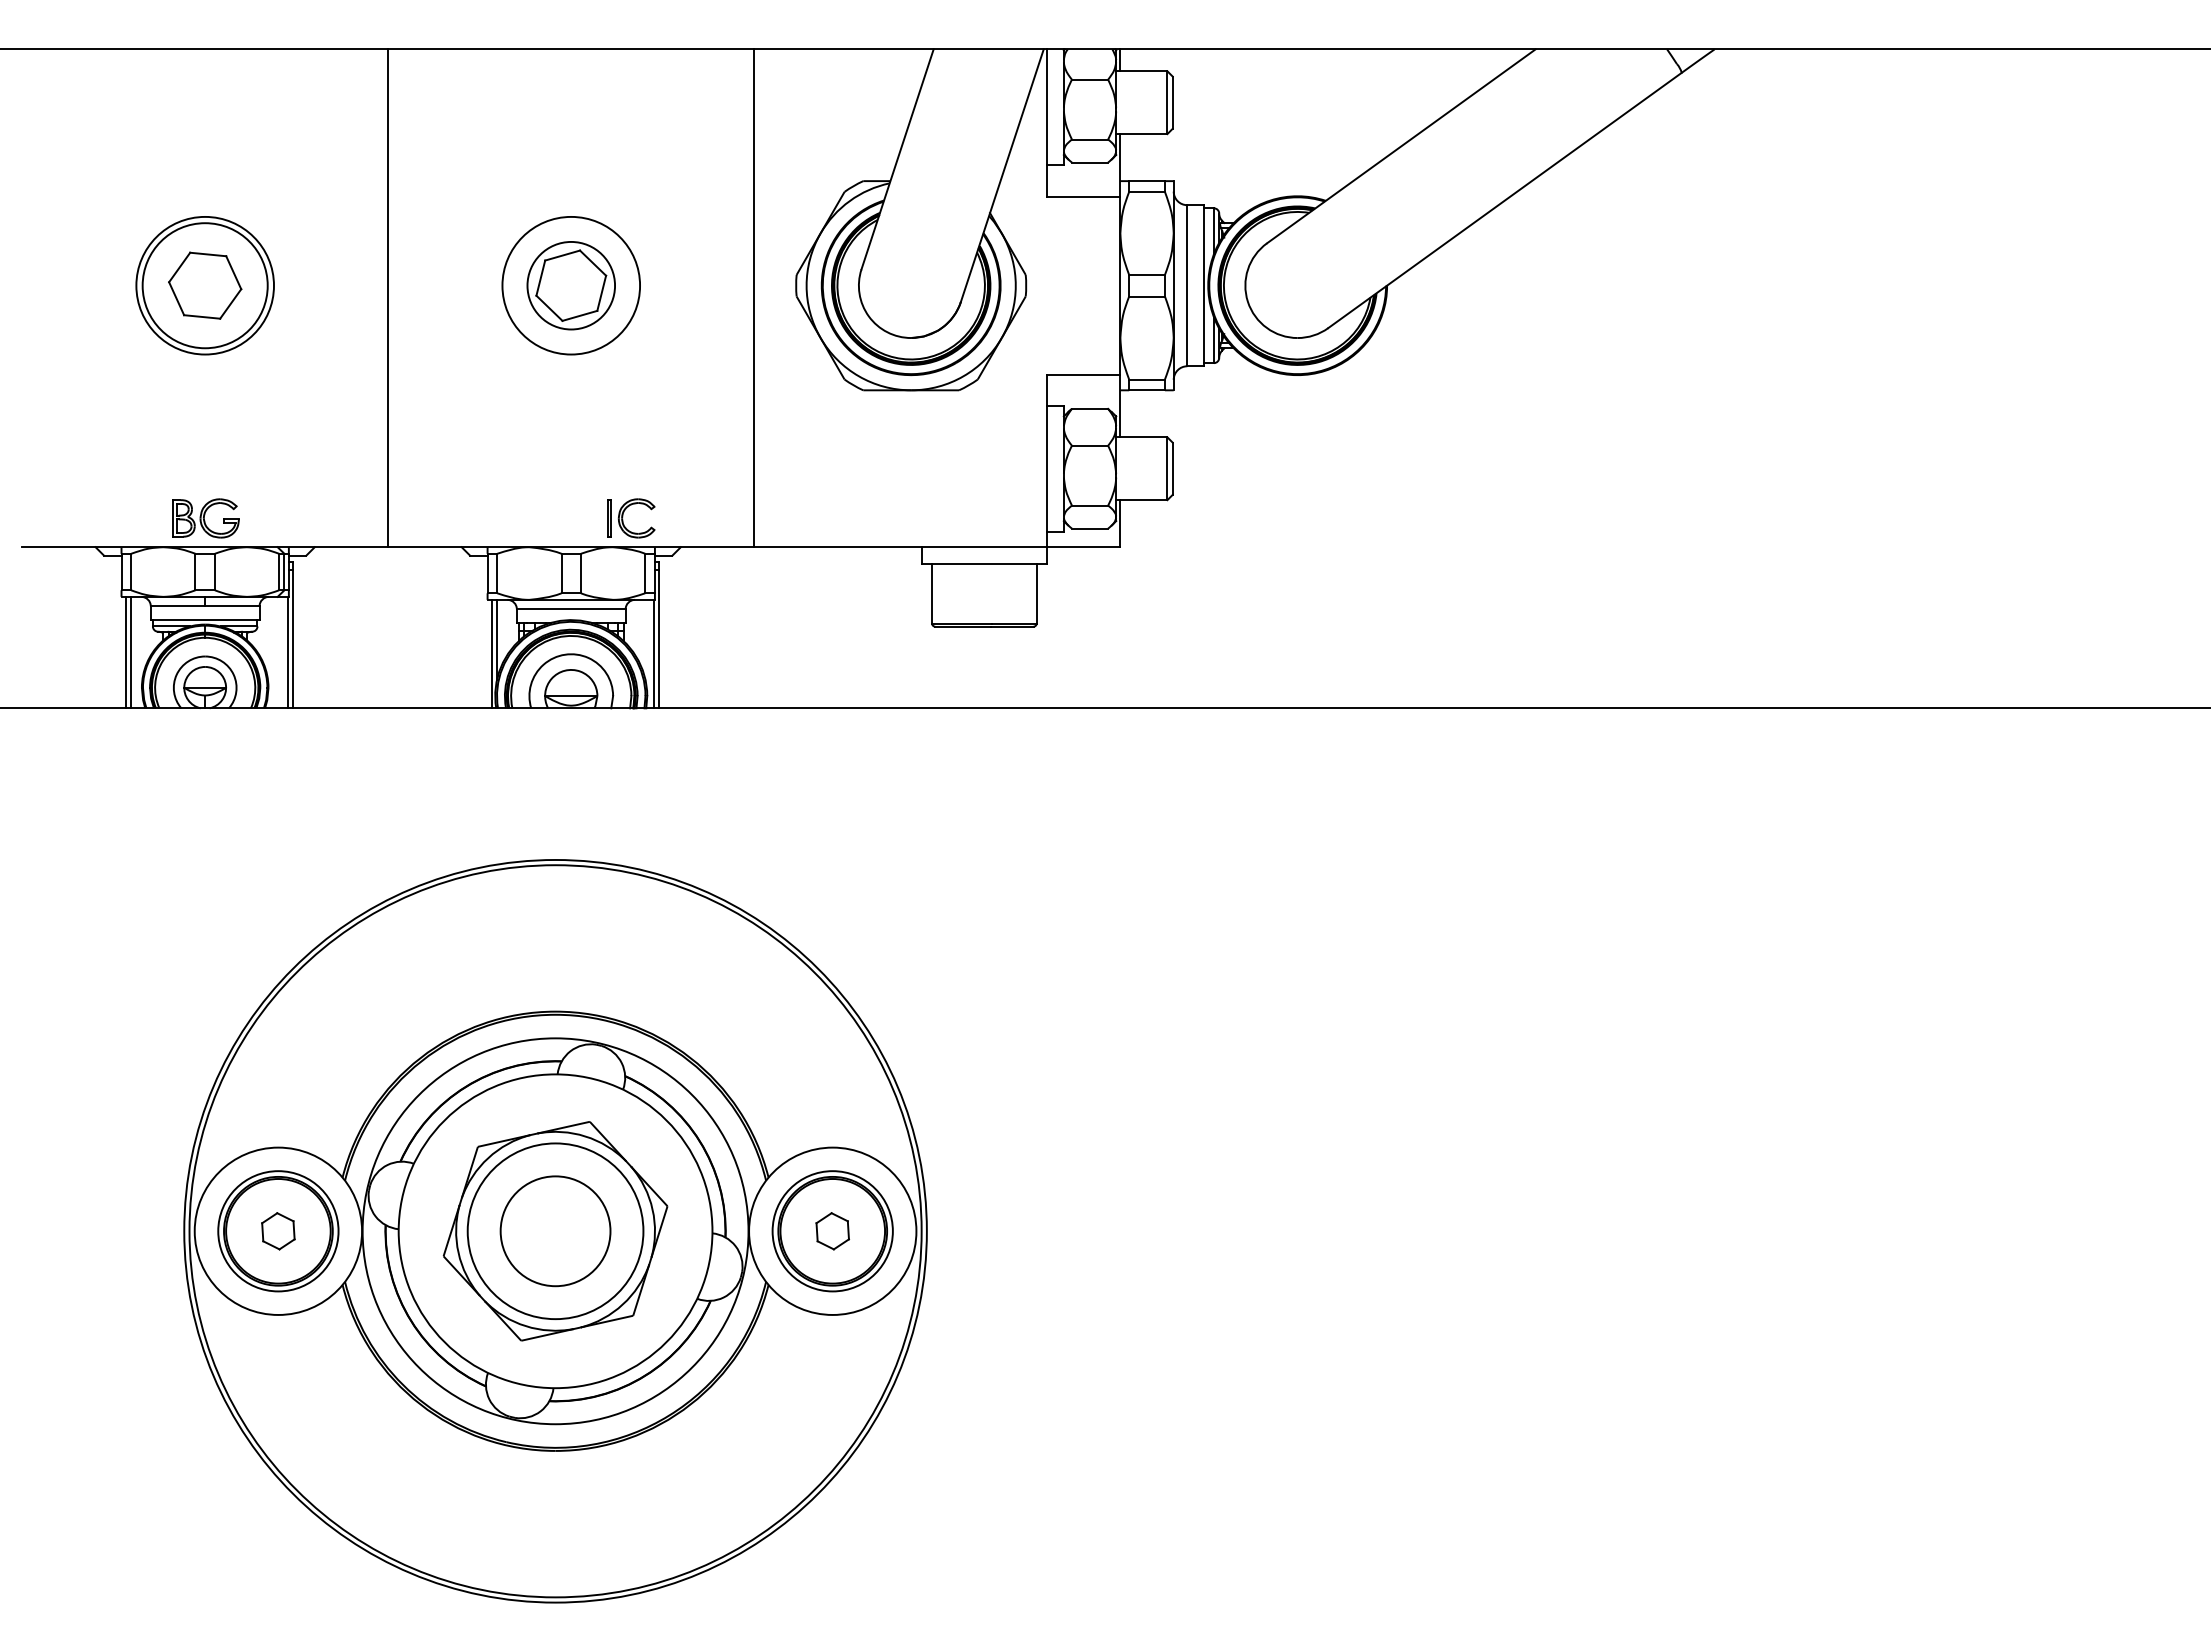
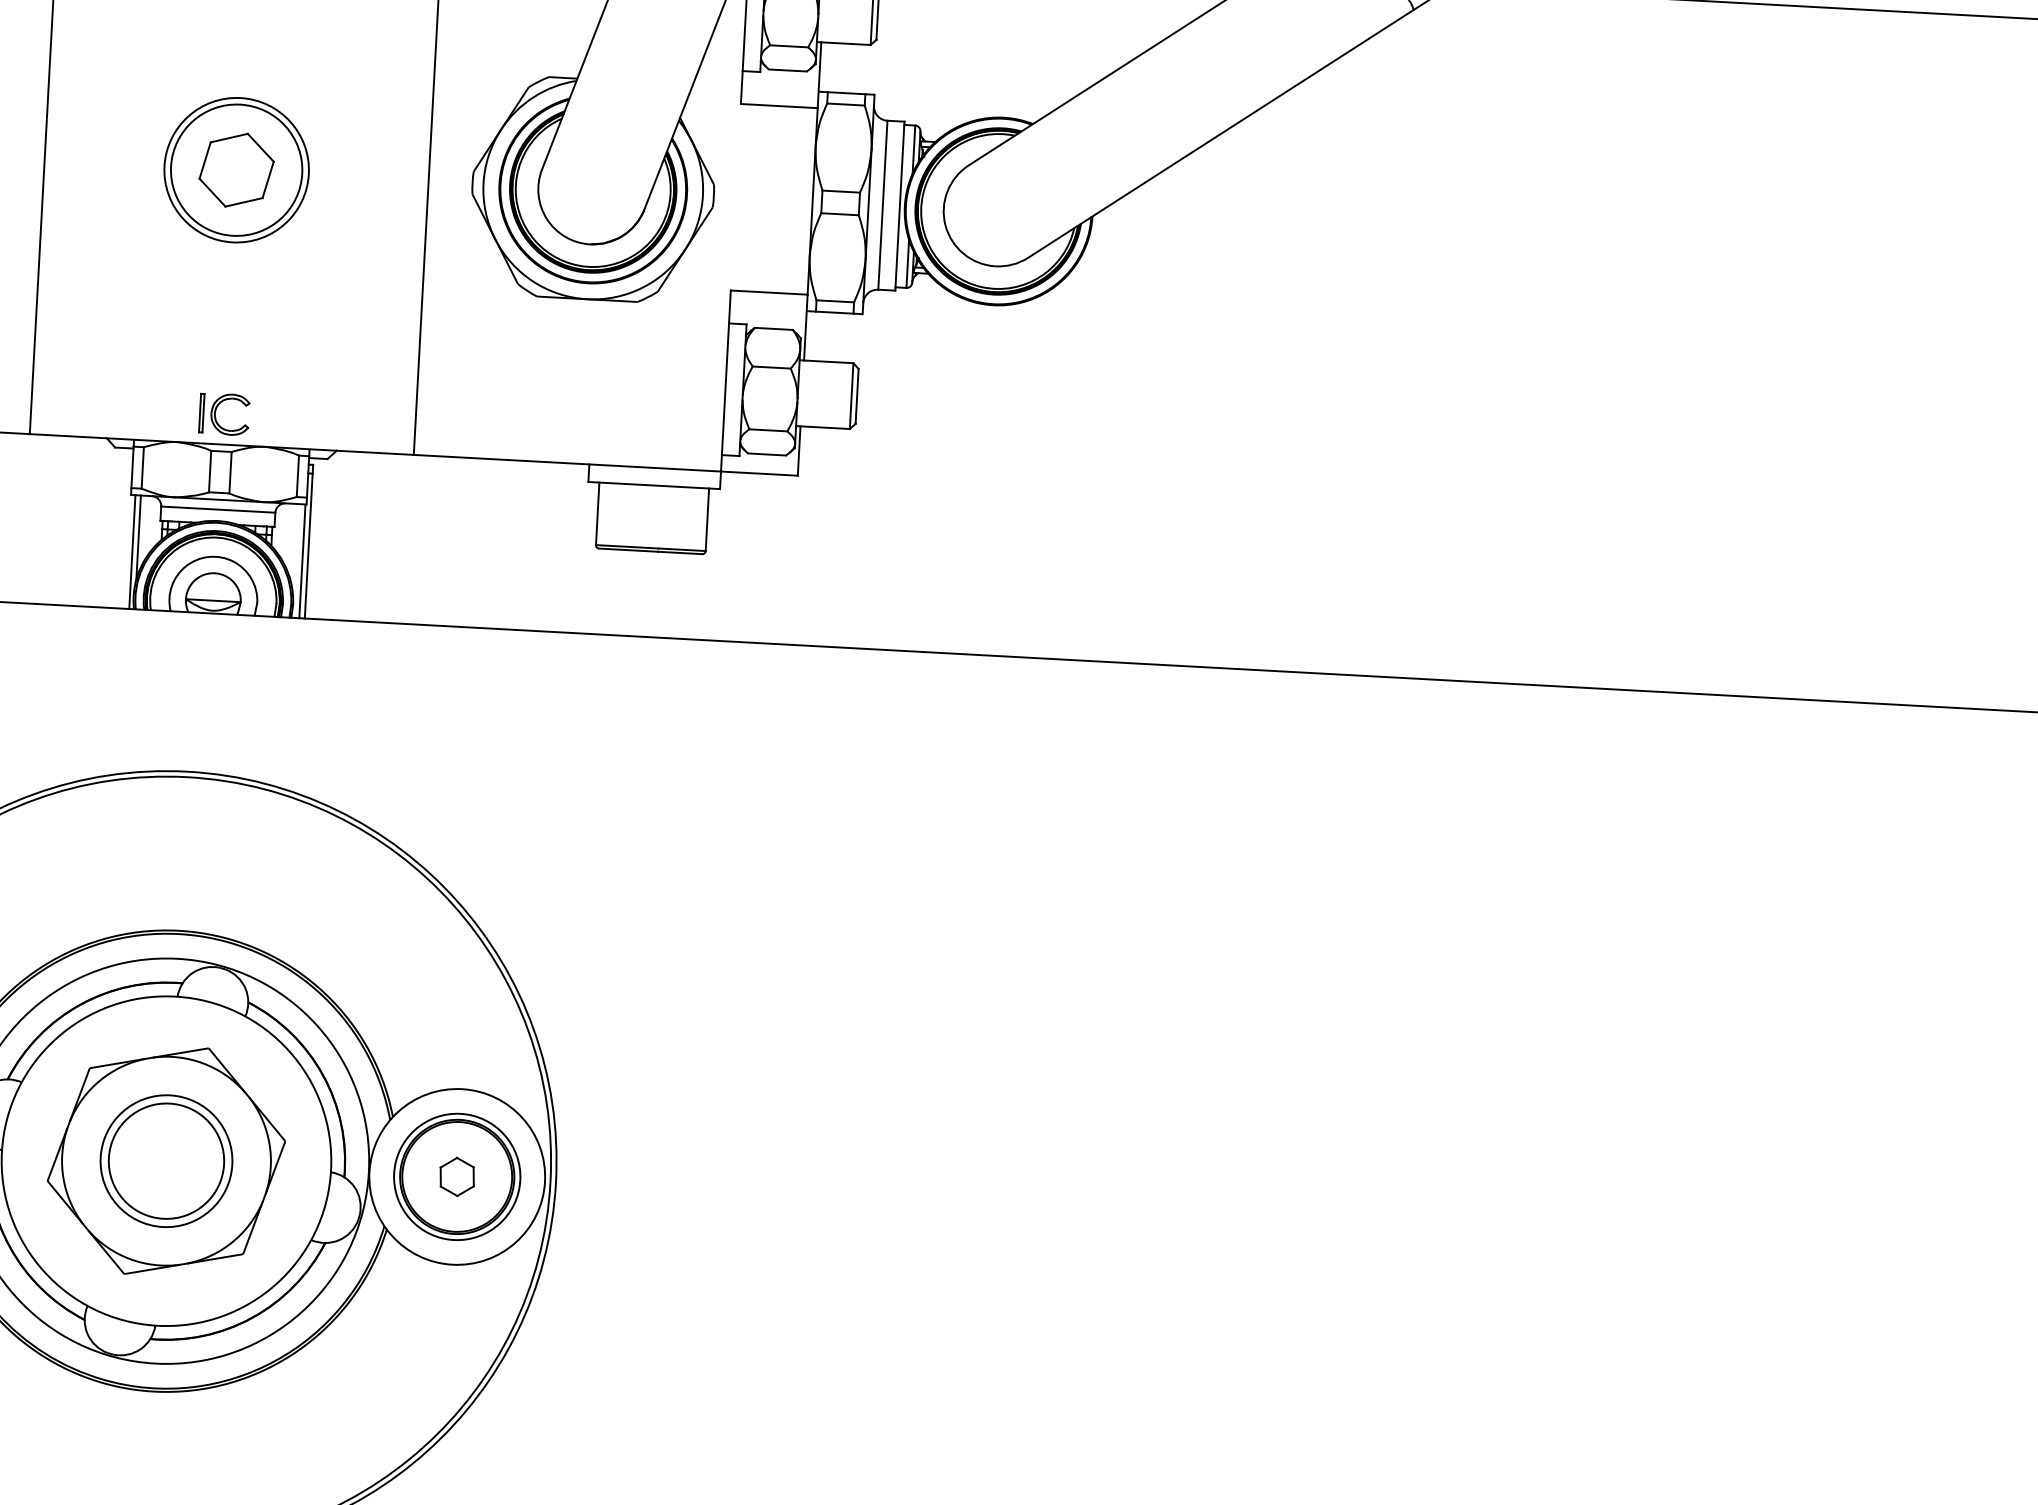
circle: (570, 285) -> (235, 169), size x1.43
part: (623, 519) -> (216, 415), moved
circle: (555, 1231) -> (166, 1161), size x0.71

